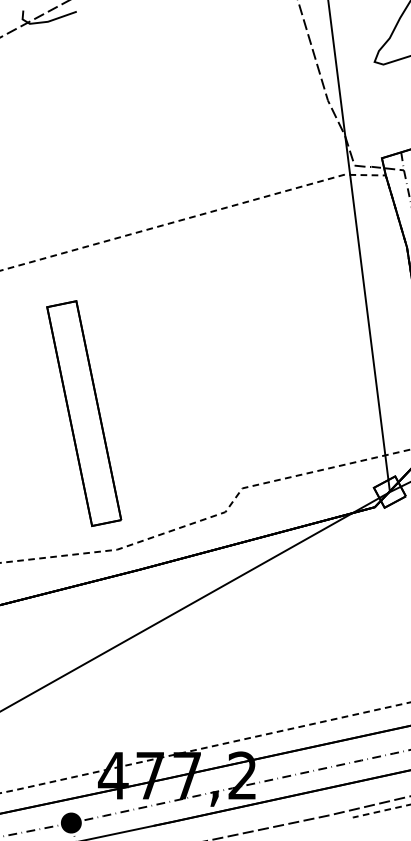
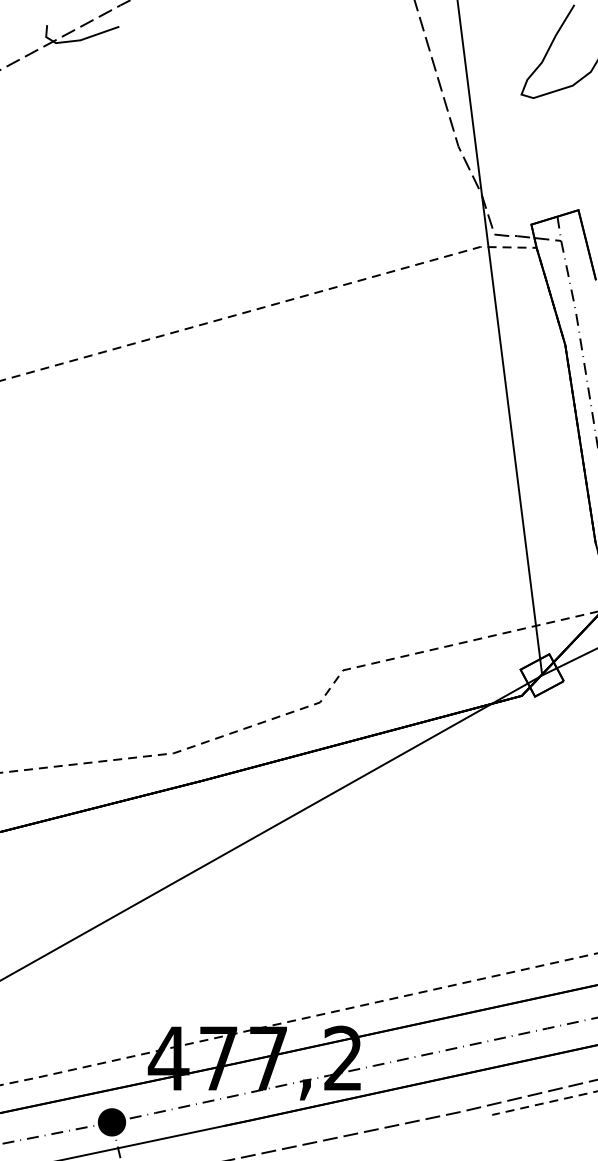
part: (84, 413) -> (129, 569), removed

